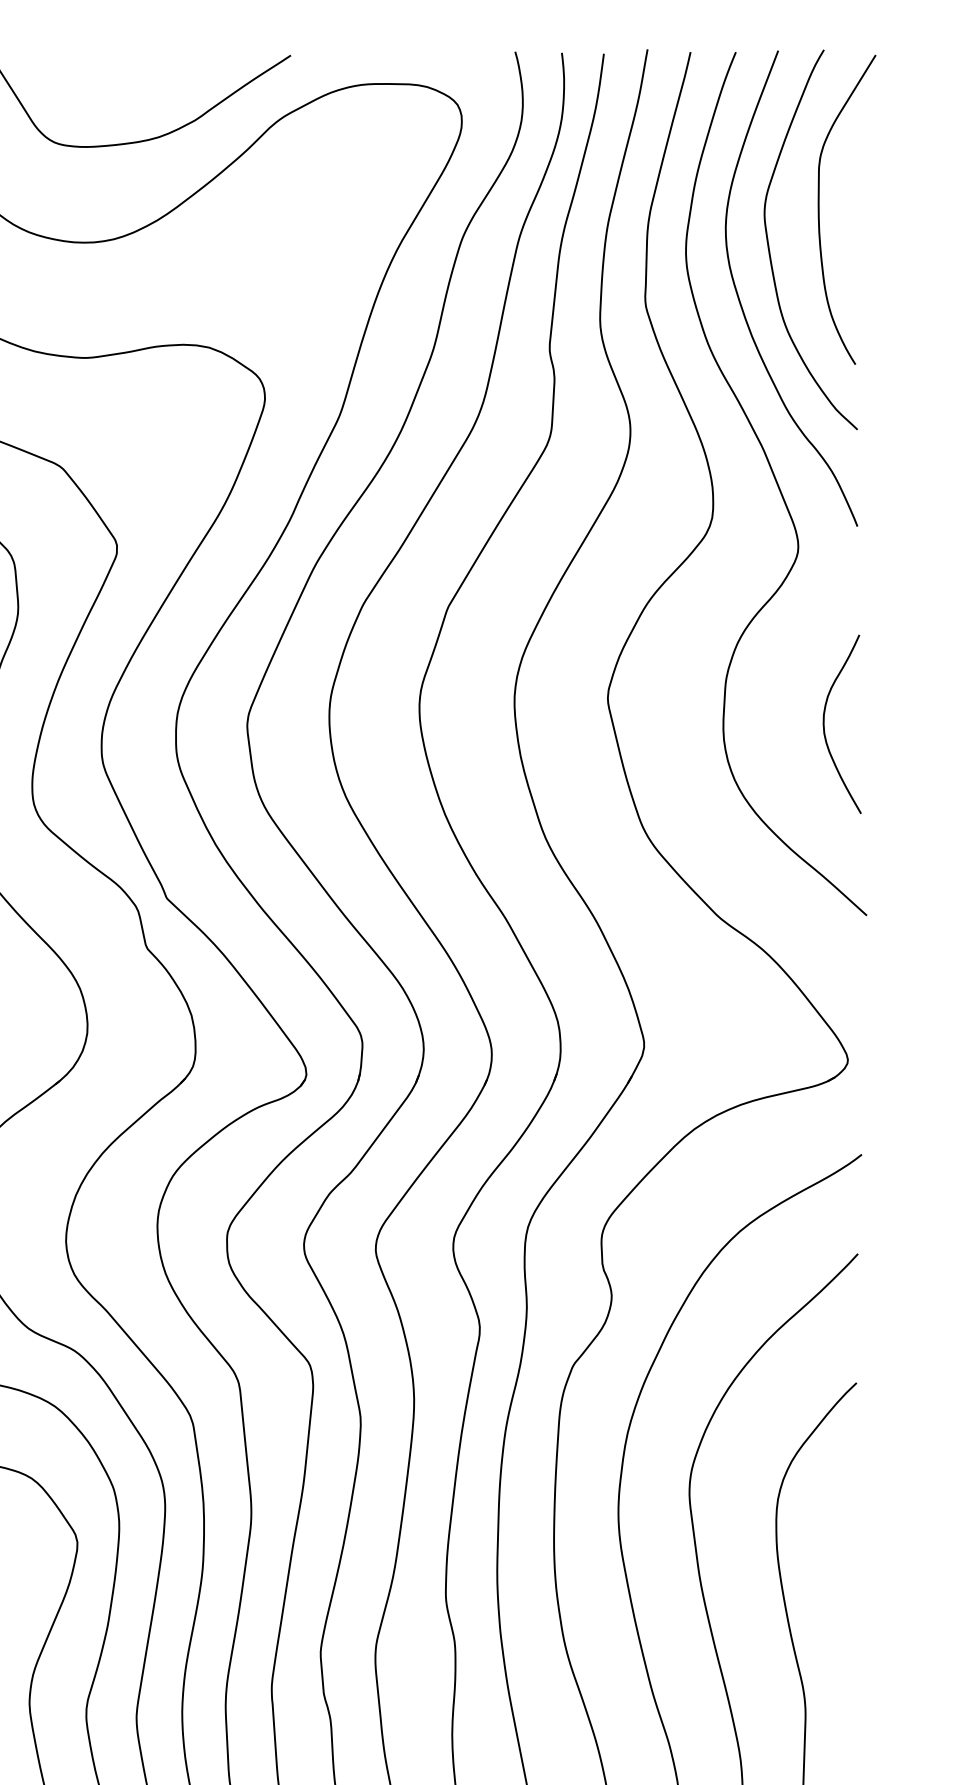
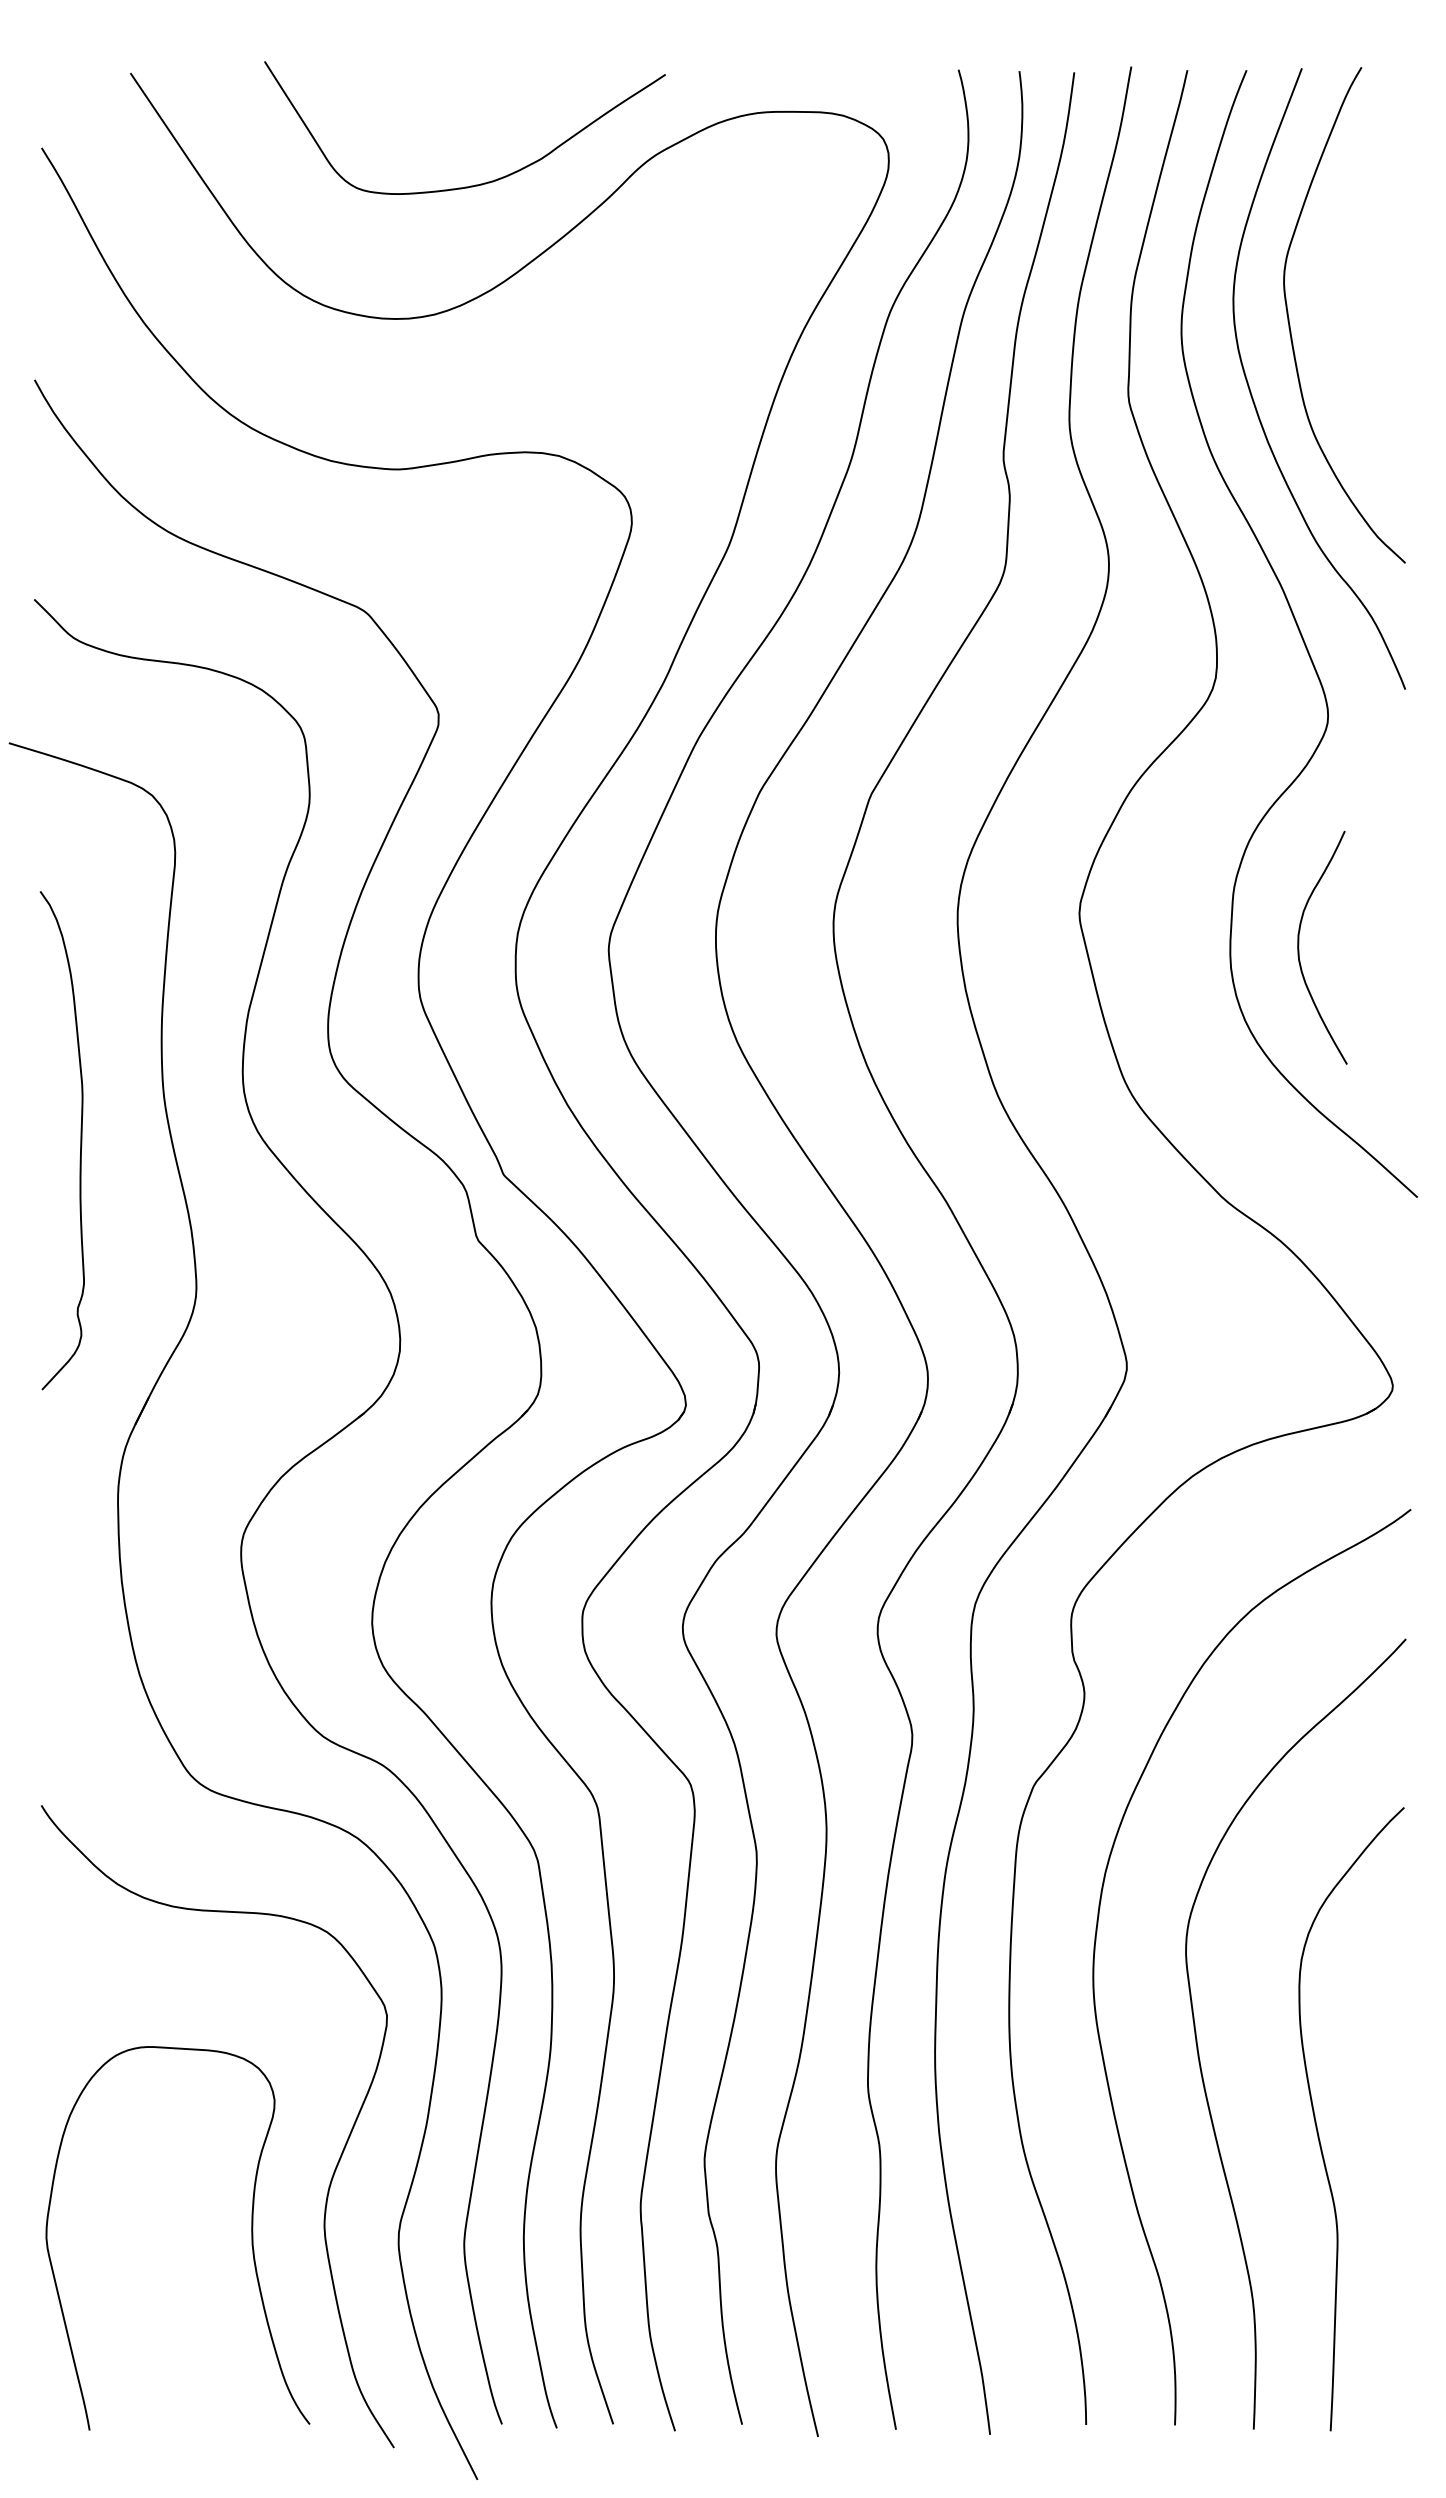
curve: (819, 209) -> (1355, 275), removed
curve: (824, 724) -> (1299, 947), moved

